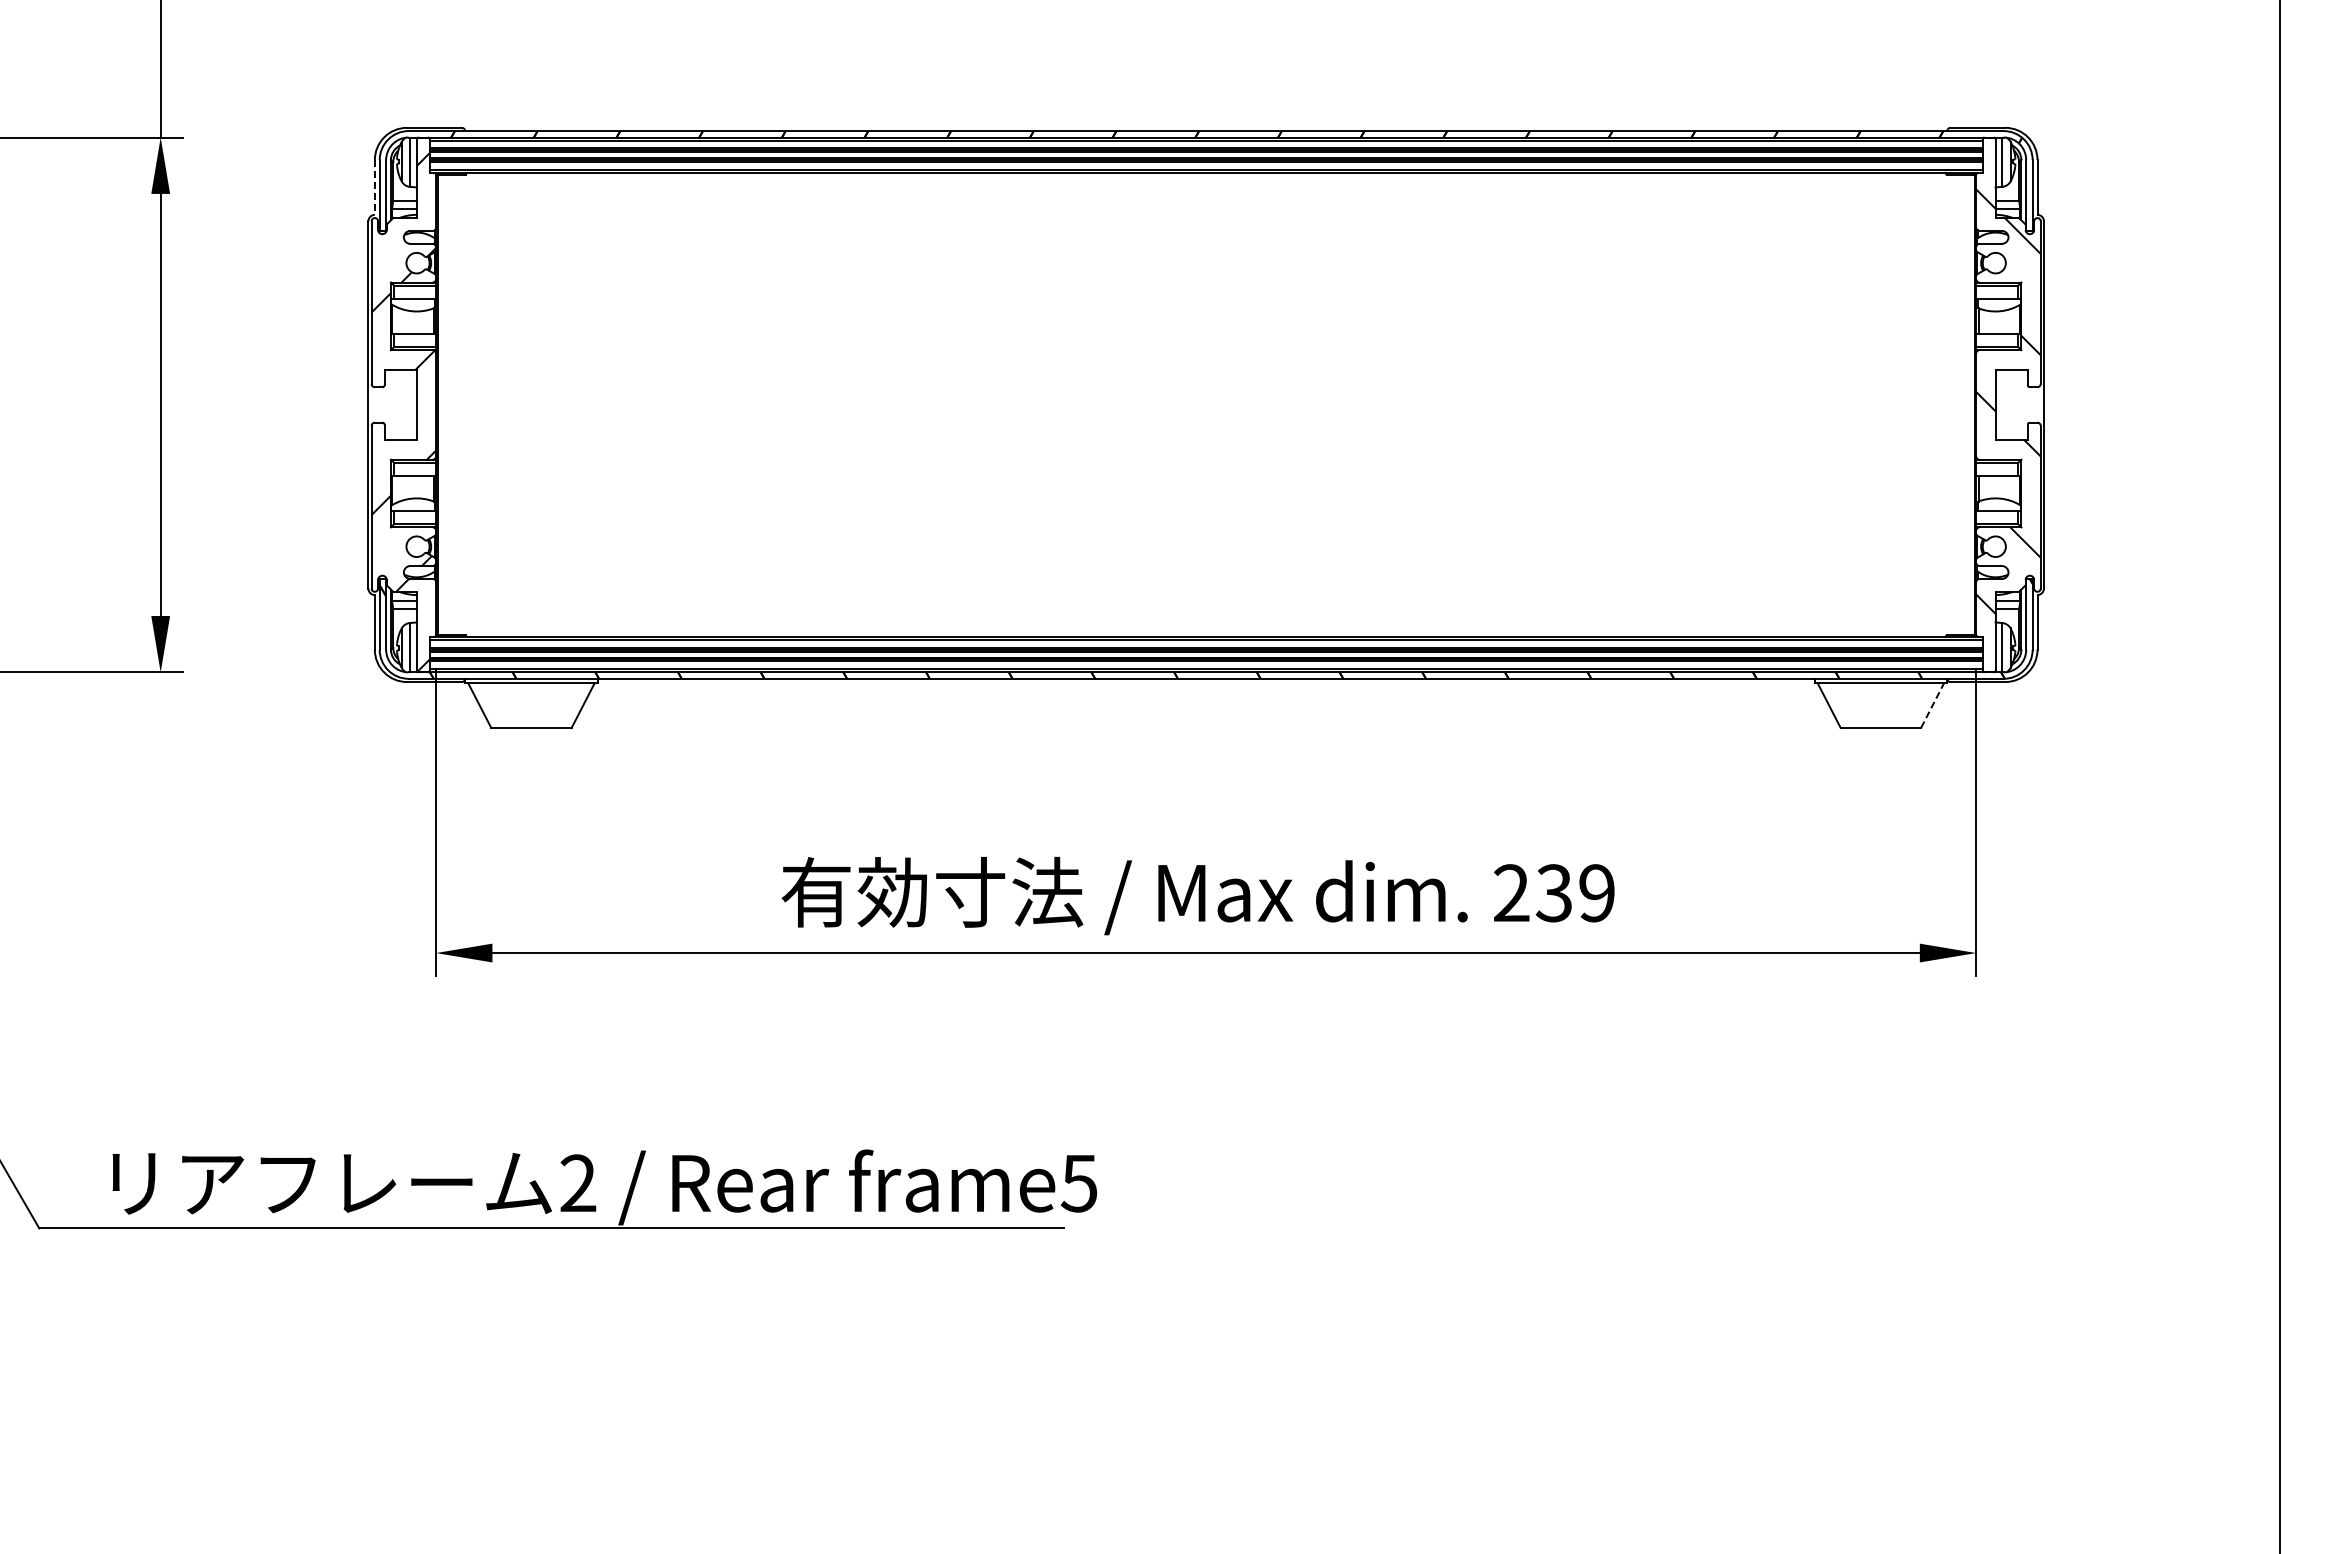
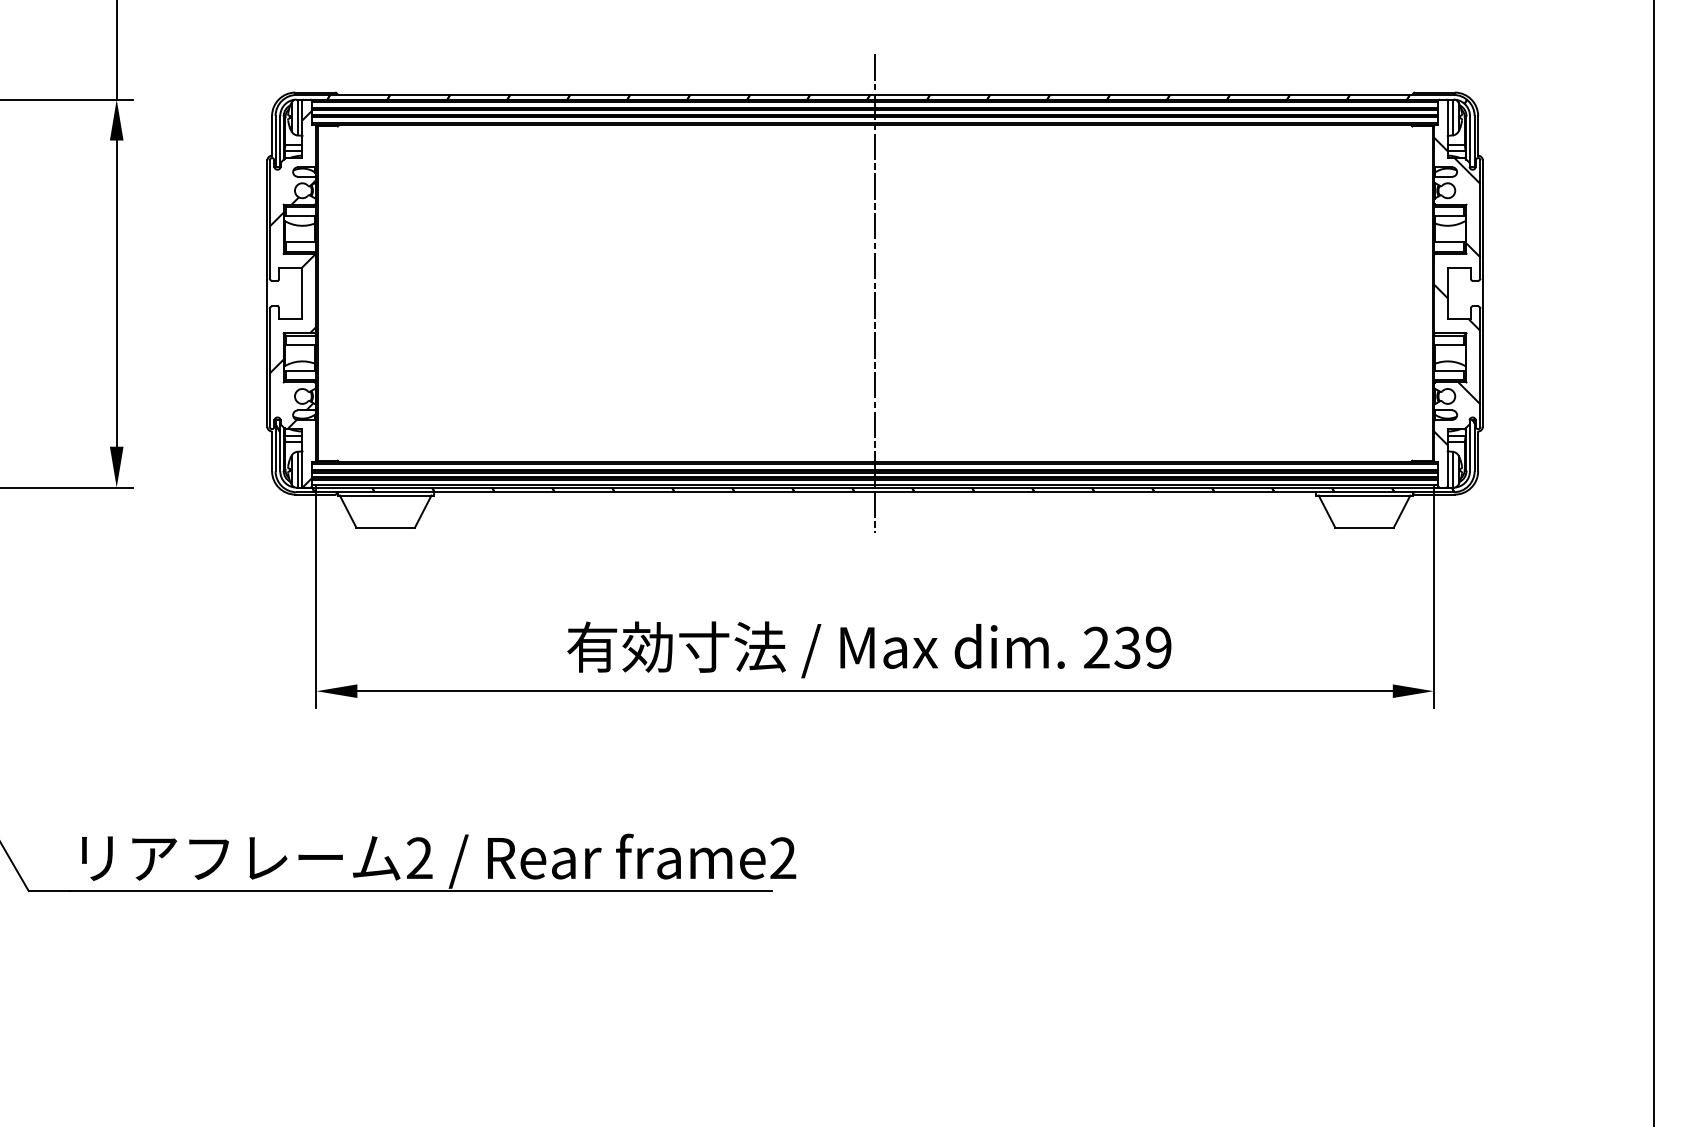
line: (374, 187) -> (271, 135), dashed -> solid
line: (1206, 404) -> (875, 293), added
line: (1932, 705) -> (1401, 511), dashed -> solid
text: (1078, 1183) -> (782, 858), frame5 -> frame2

